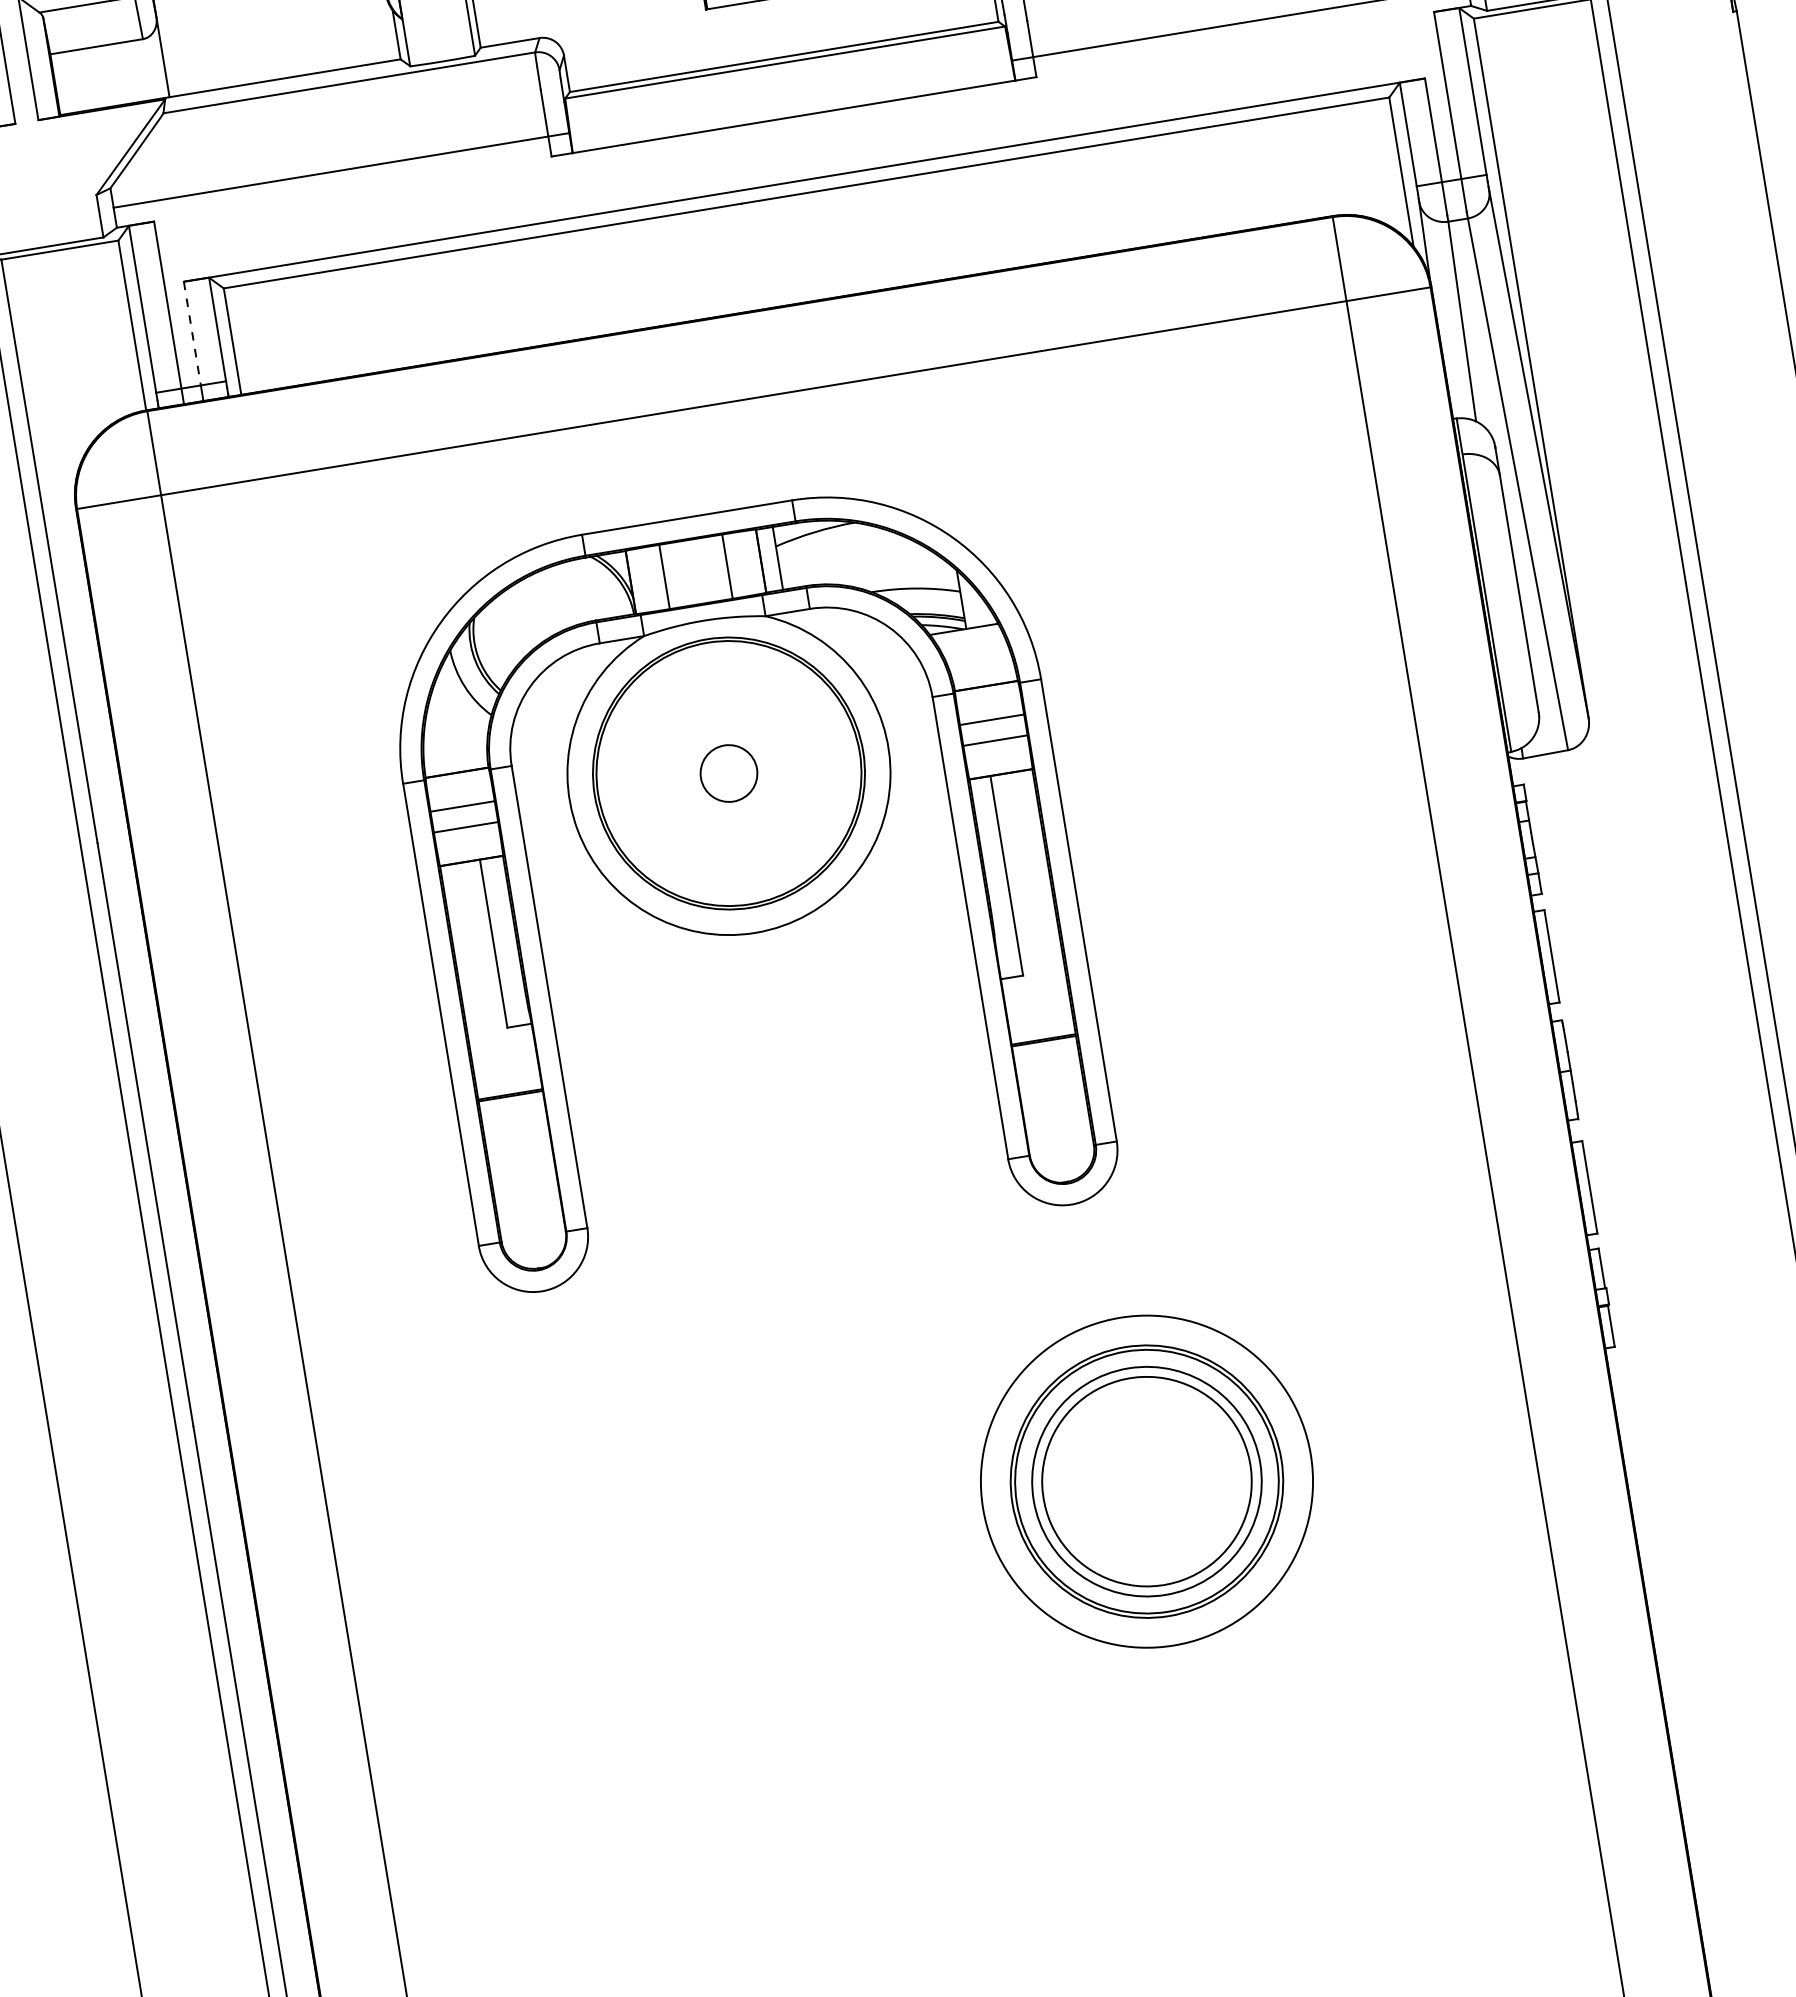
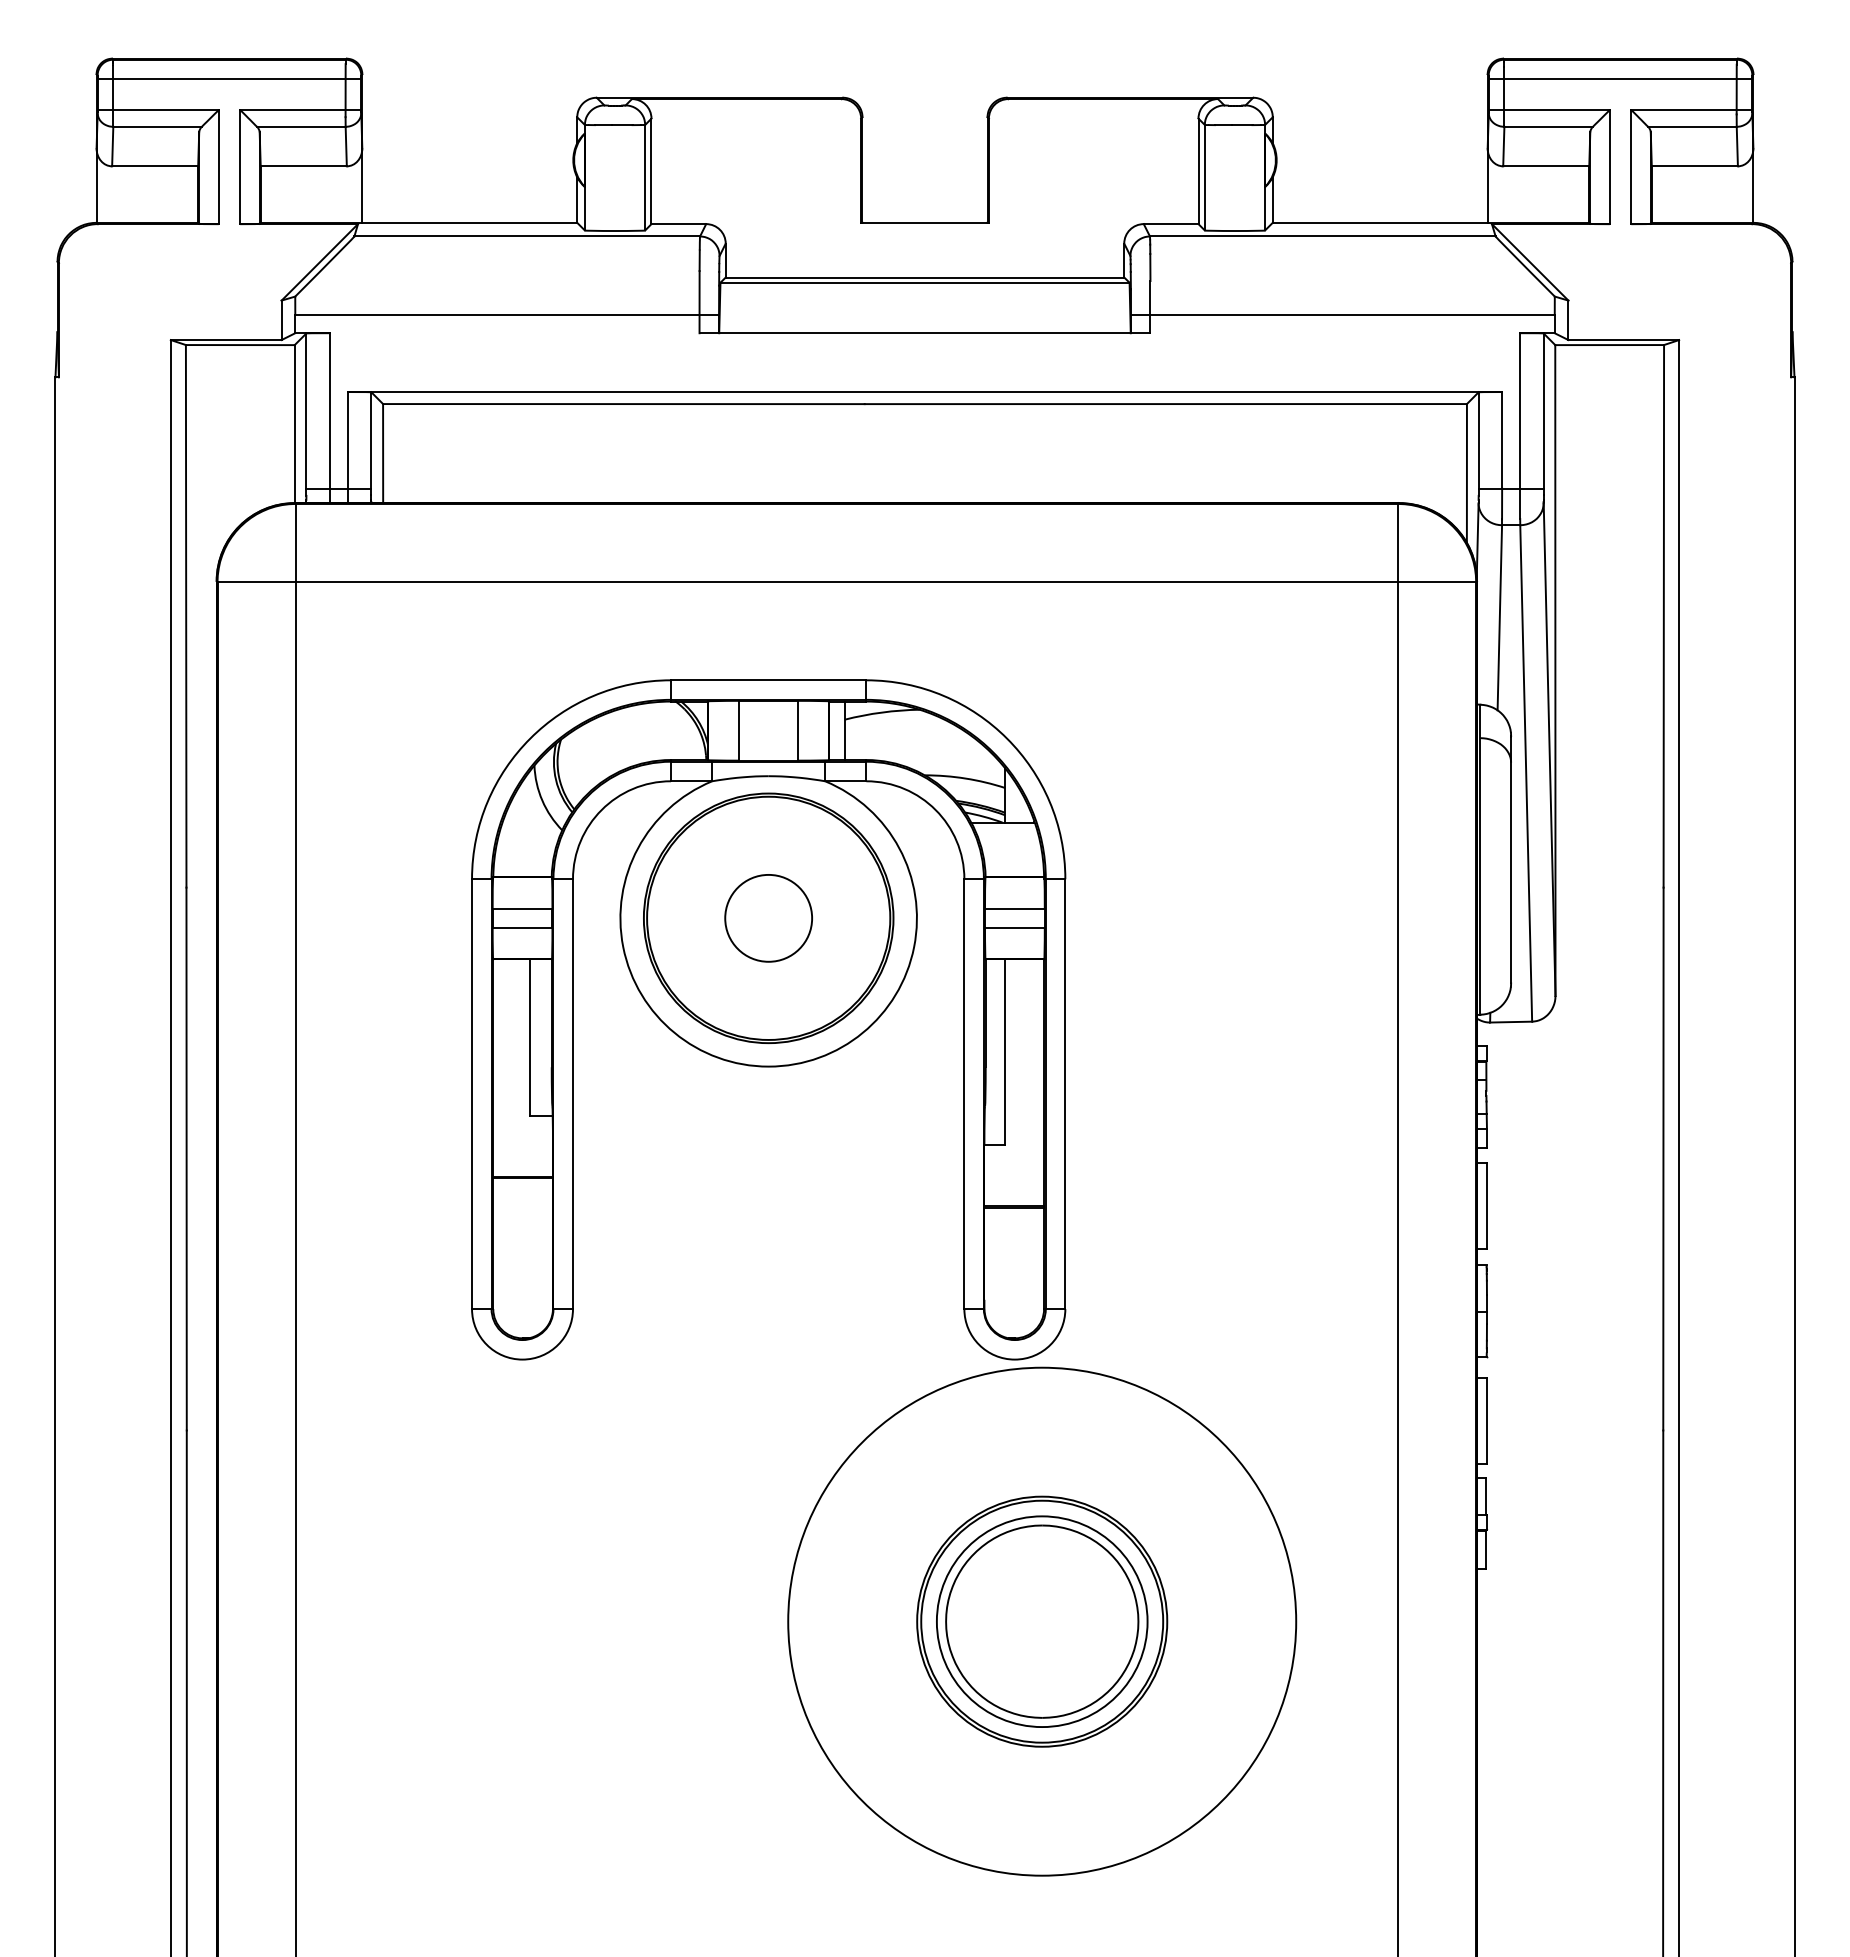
line: (191, 333) -> (347, 440), dashed -> solid
circle: (728, 772) -> (768, 917), size x1.67
circle: (1147, 1481) -> (1042, 1621), size x1.67

